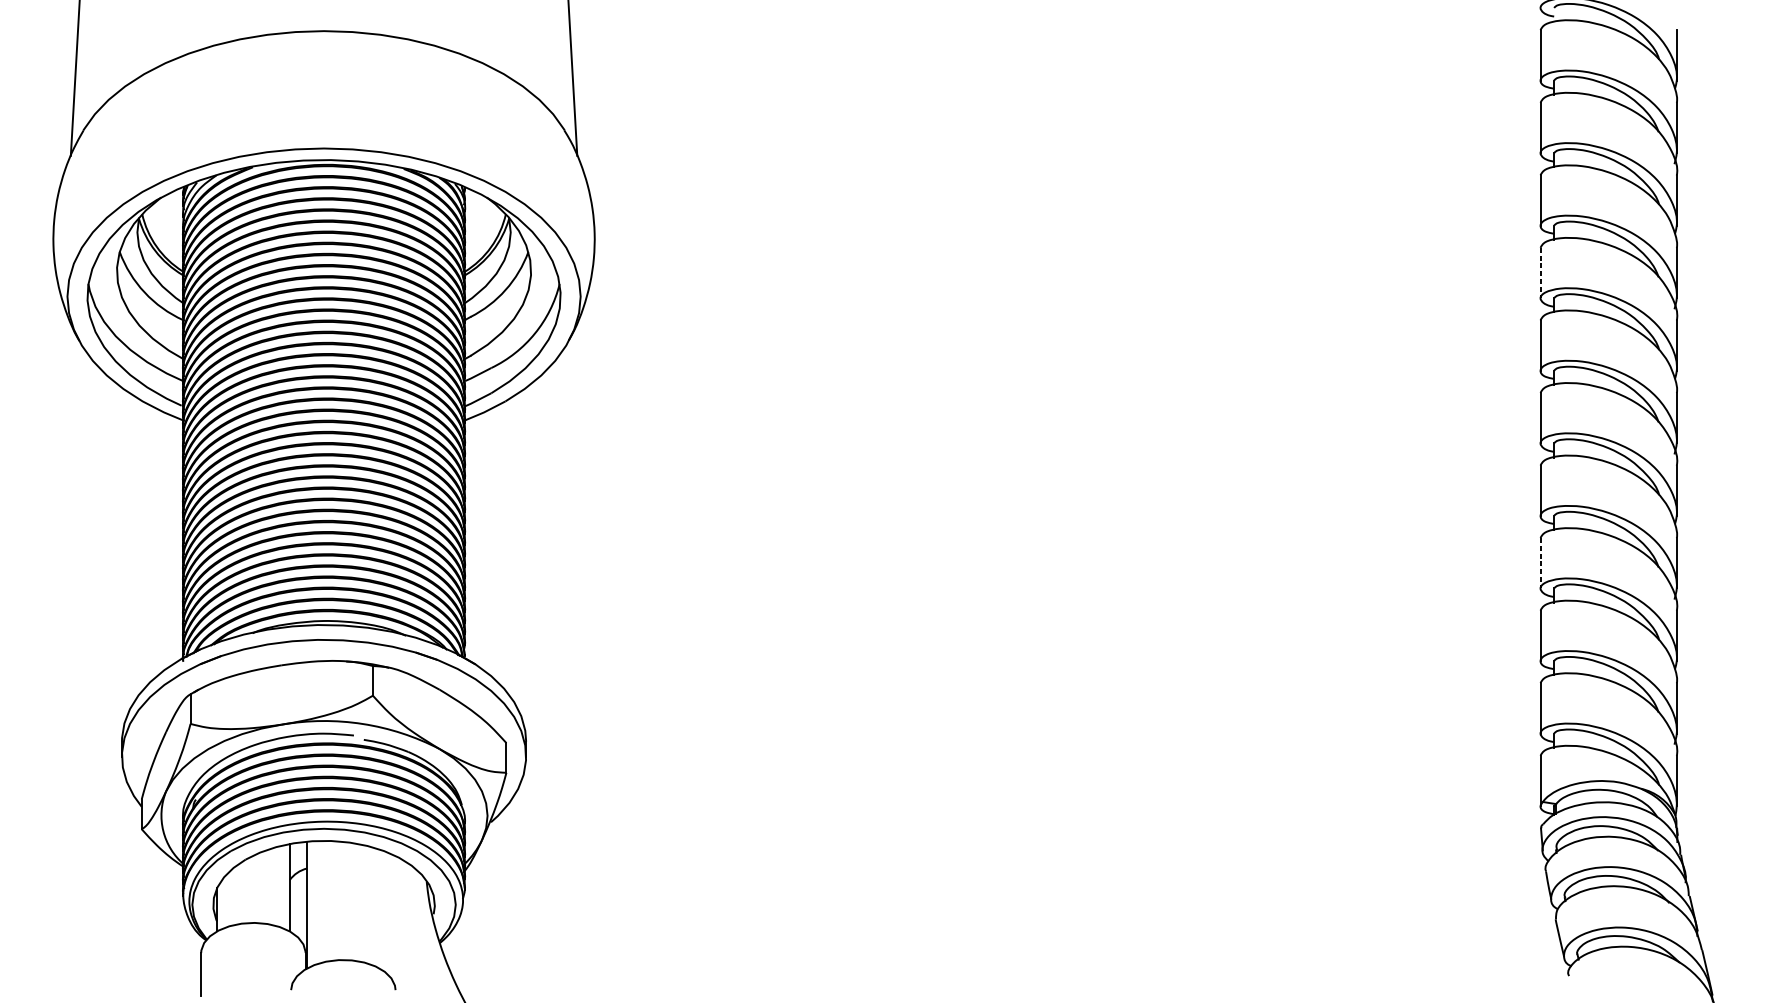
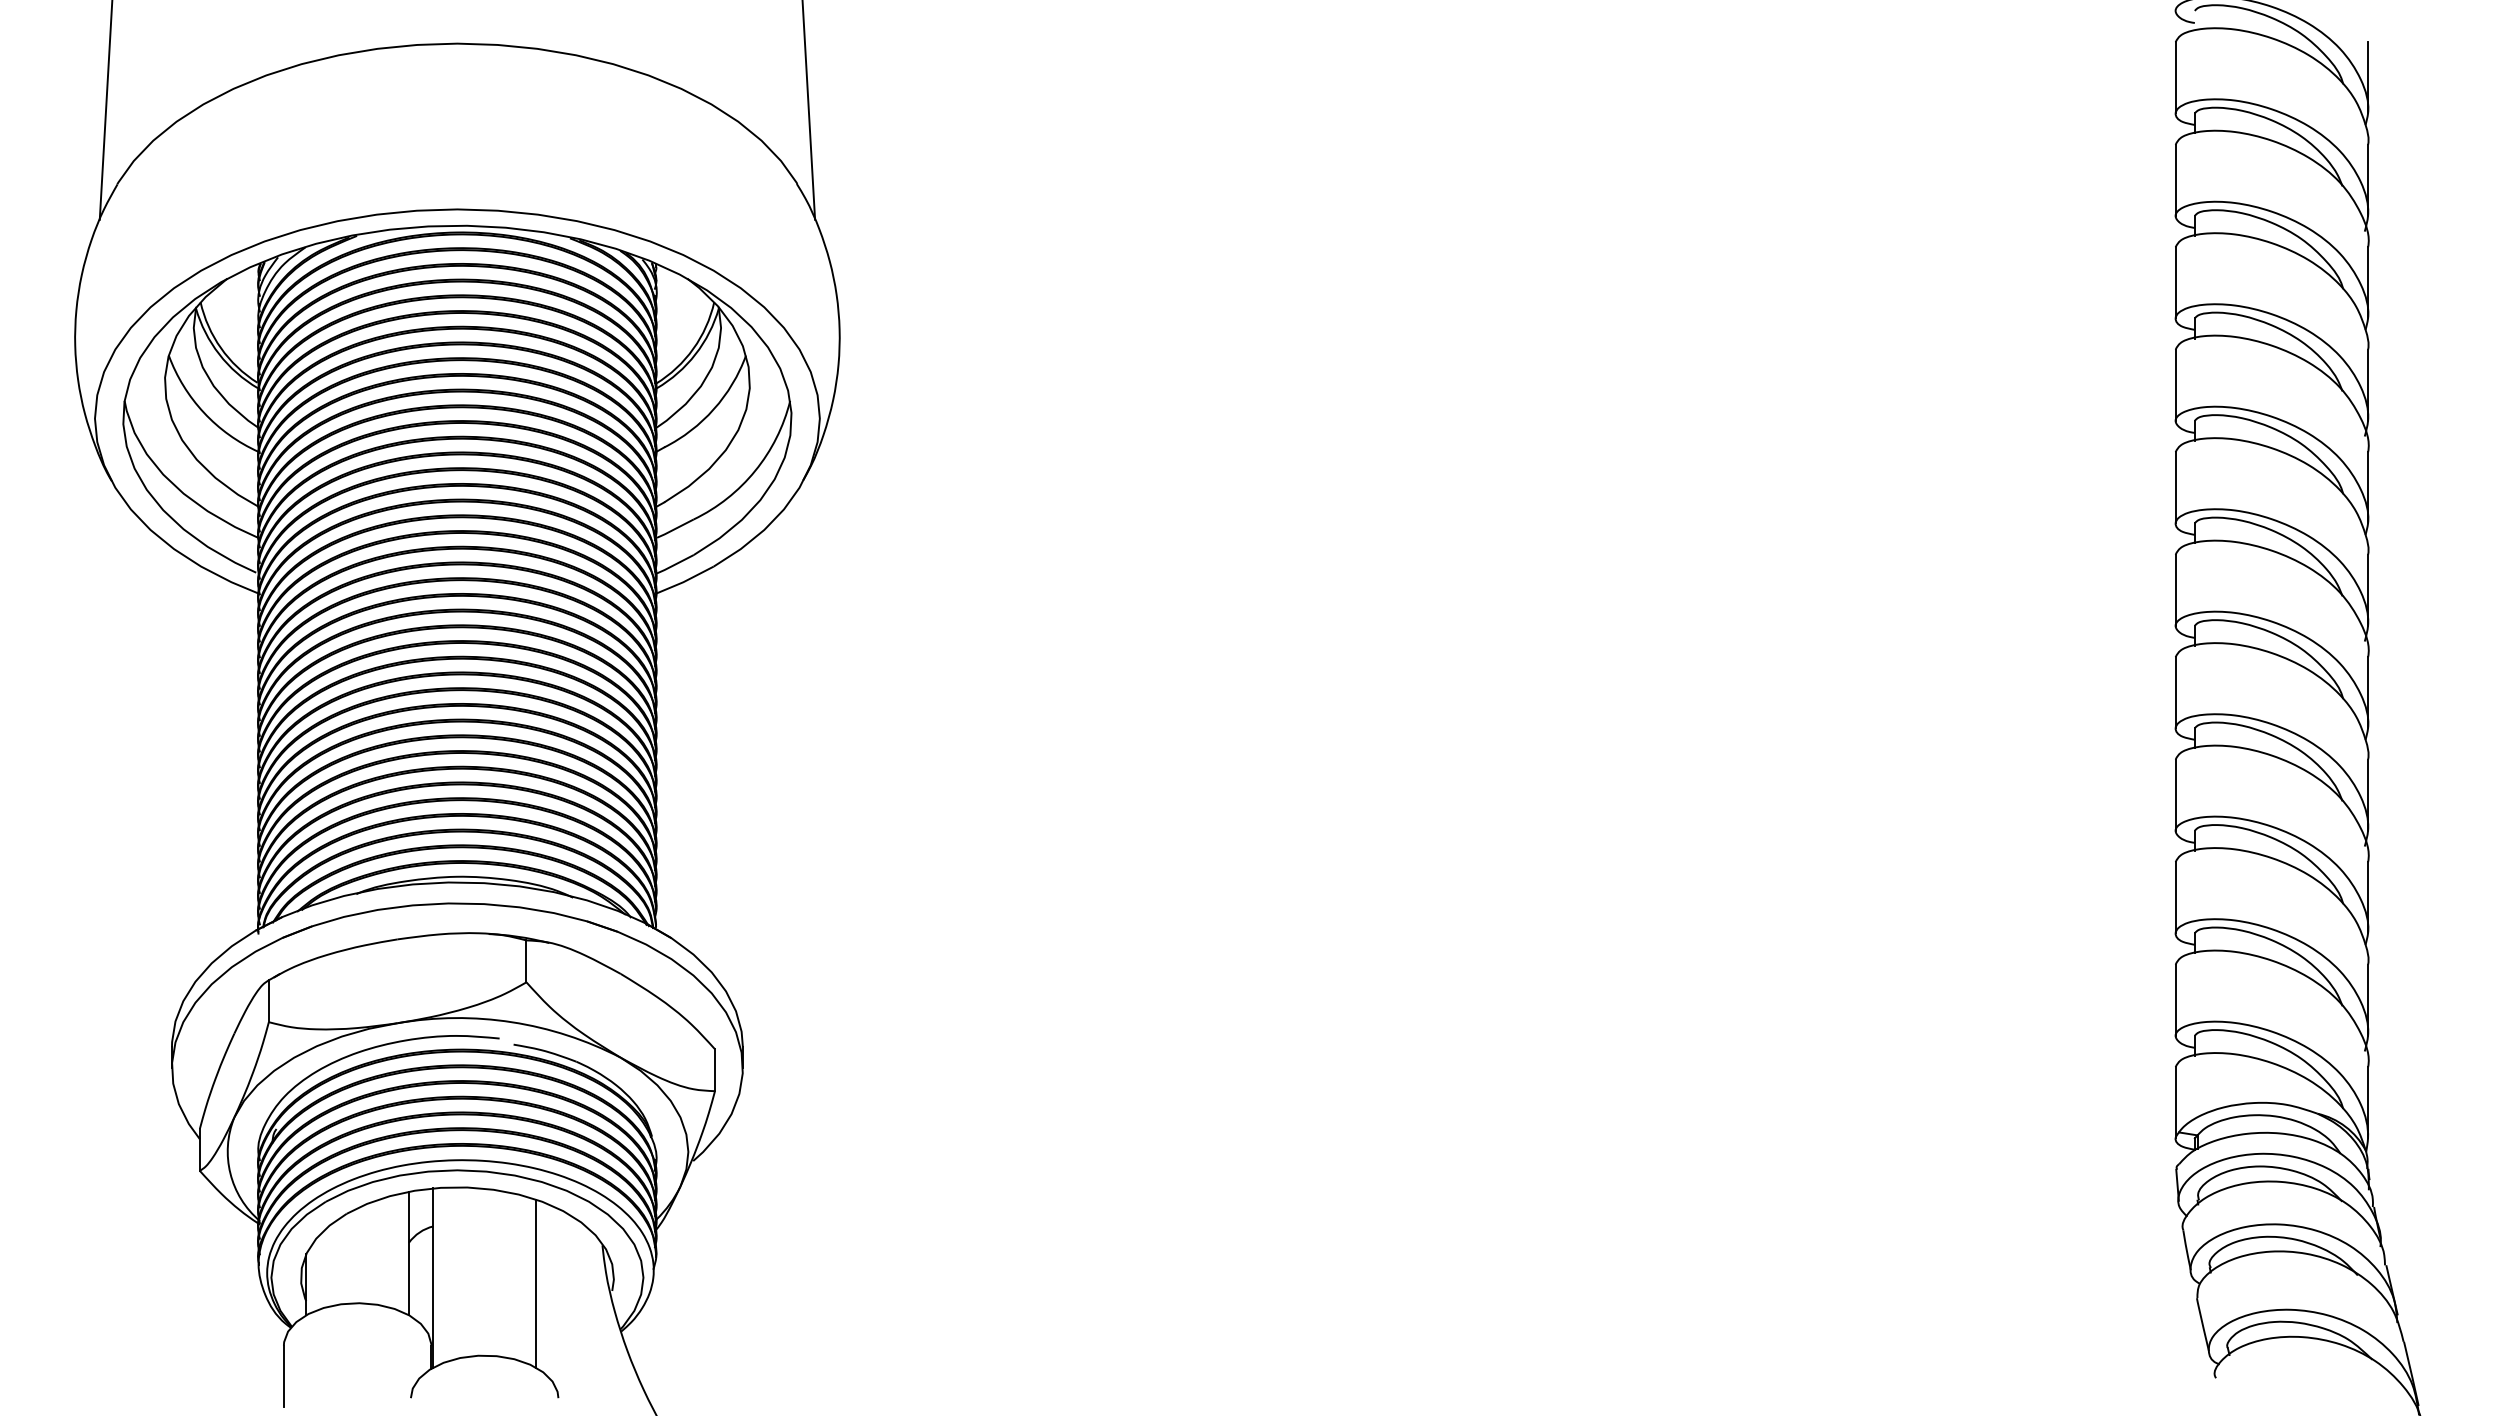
line: (1540, 273) -> (2175, 385), dashed -> solid
line: (1540, 563) -> (2175, 795), dashed -> solid
line: (379, 908) -> (535, 1283), added

